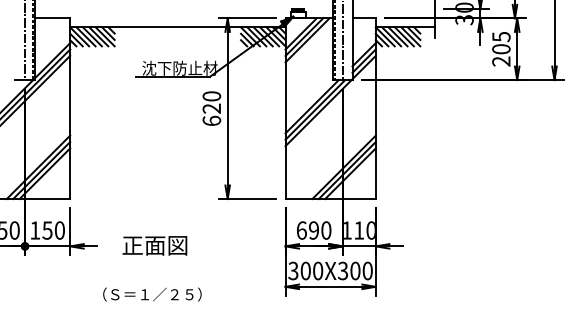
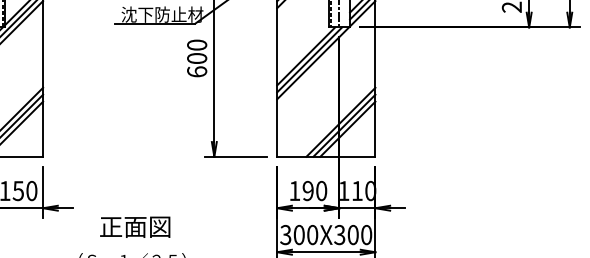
text: (211, 108) -> (196, 58), 620 -> 600
text: (301, 230) -> (294, 190), 690 -> 190
text: (154, 245) -> (134, 226), moved

